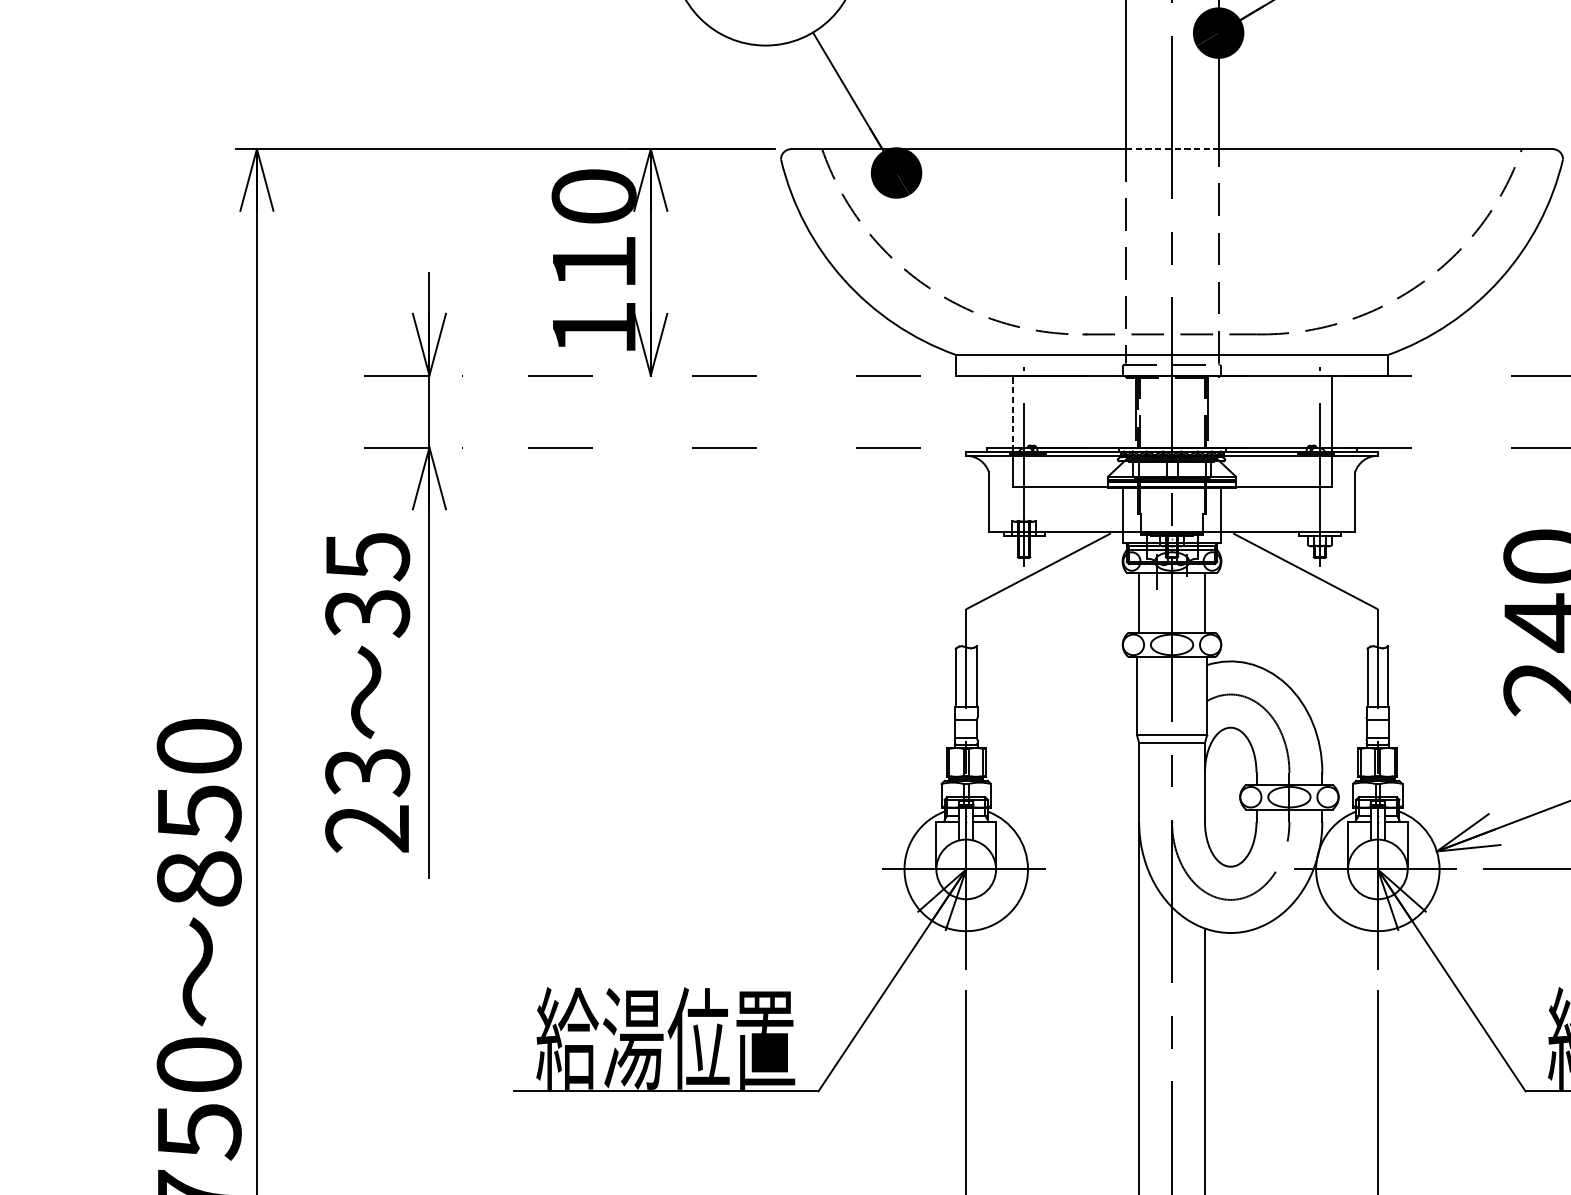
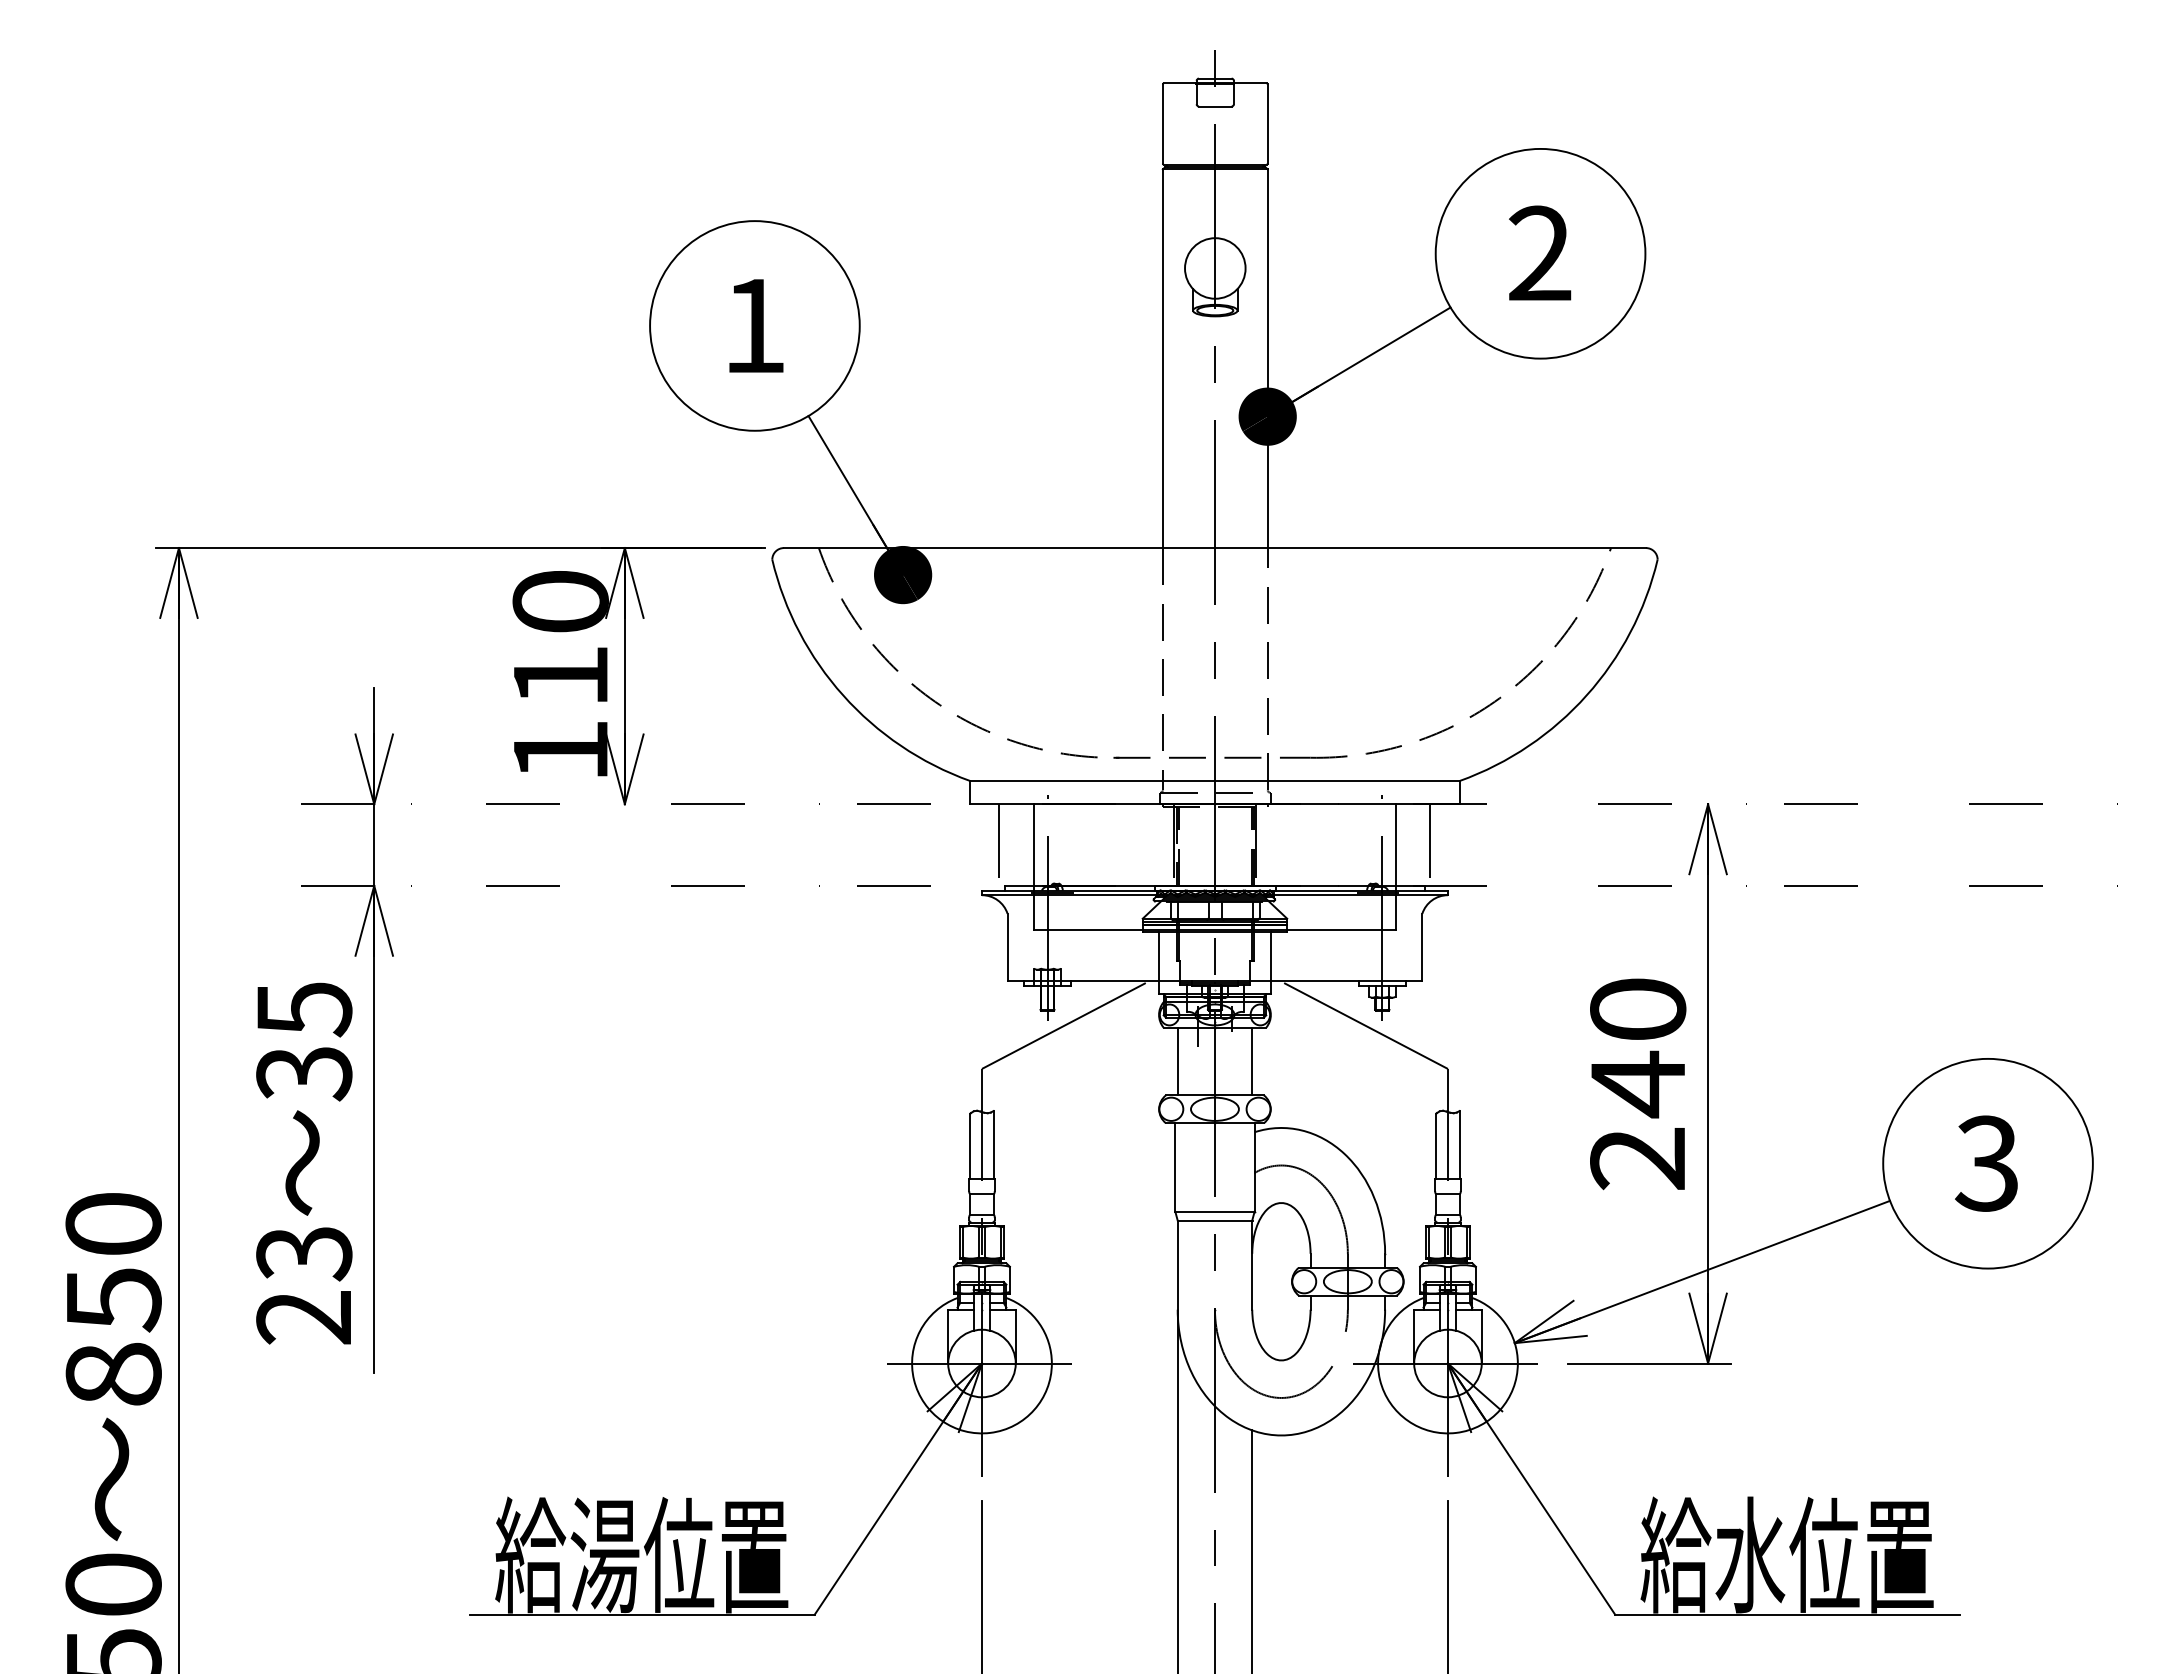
line: (1172, 149) -> (1215, 548), dashed -> solid
line: (981, 411) -> (999, 844), added
line: (1362, 411) -> (1430, 844), added
line: (1012, 412) -> (1034, 846), dashed -> solid

